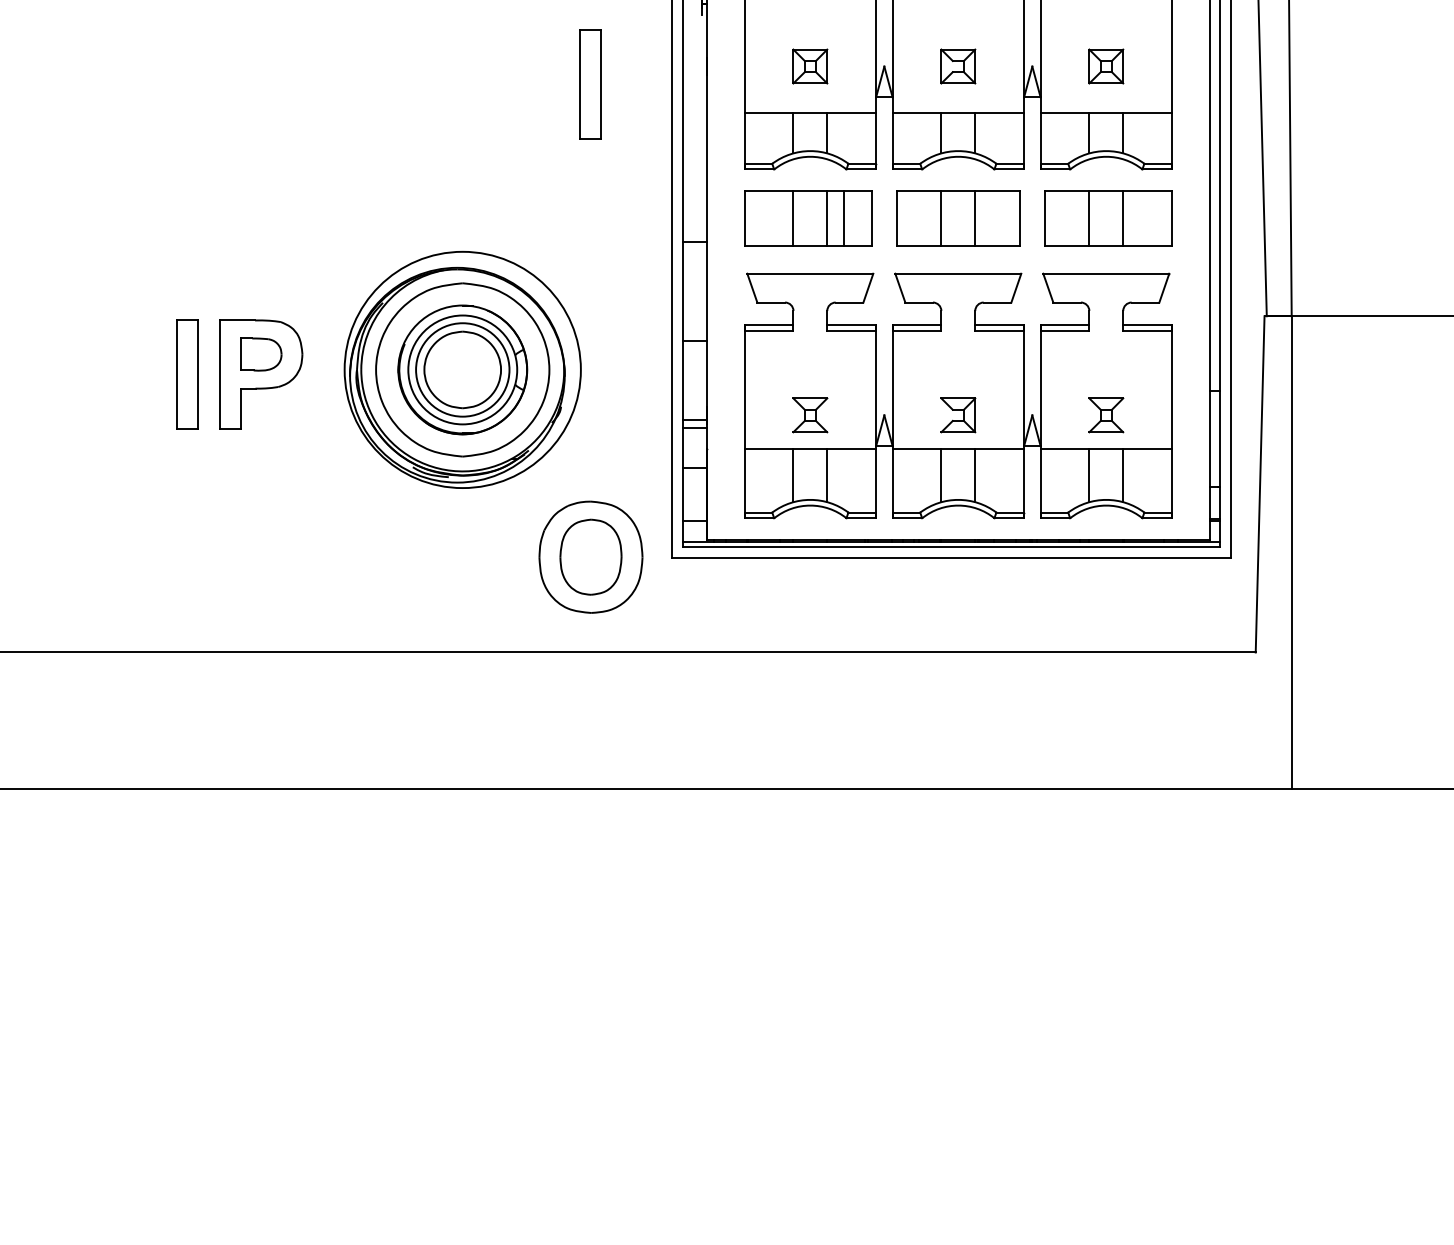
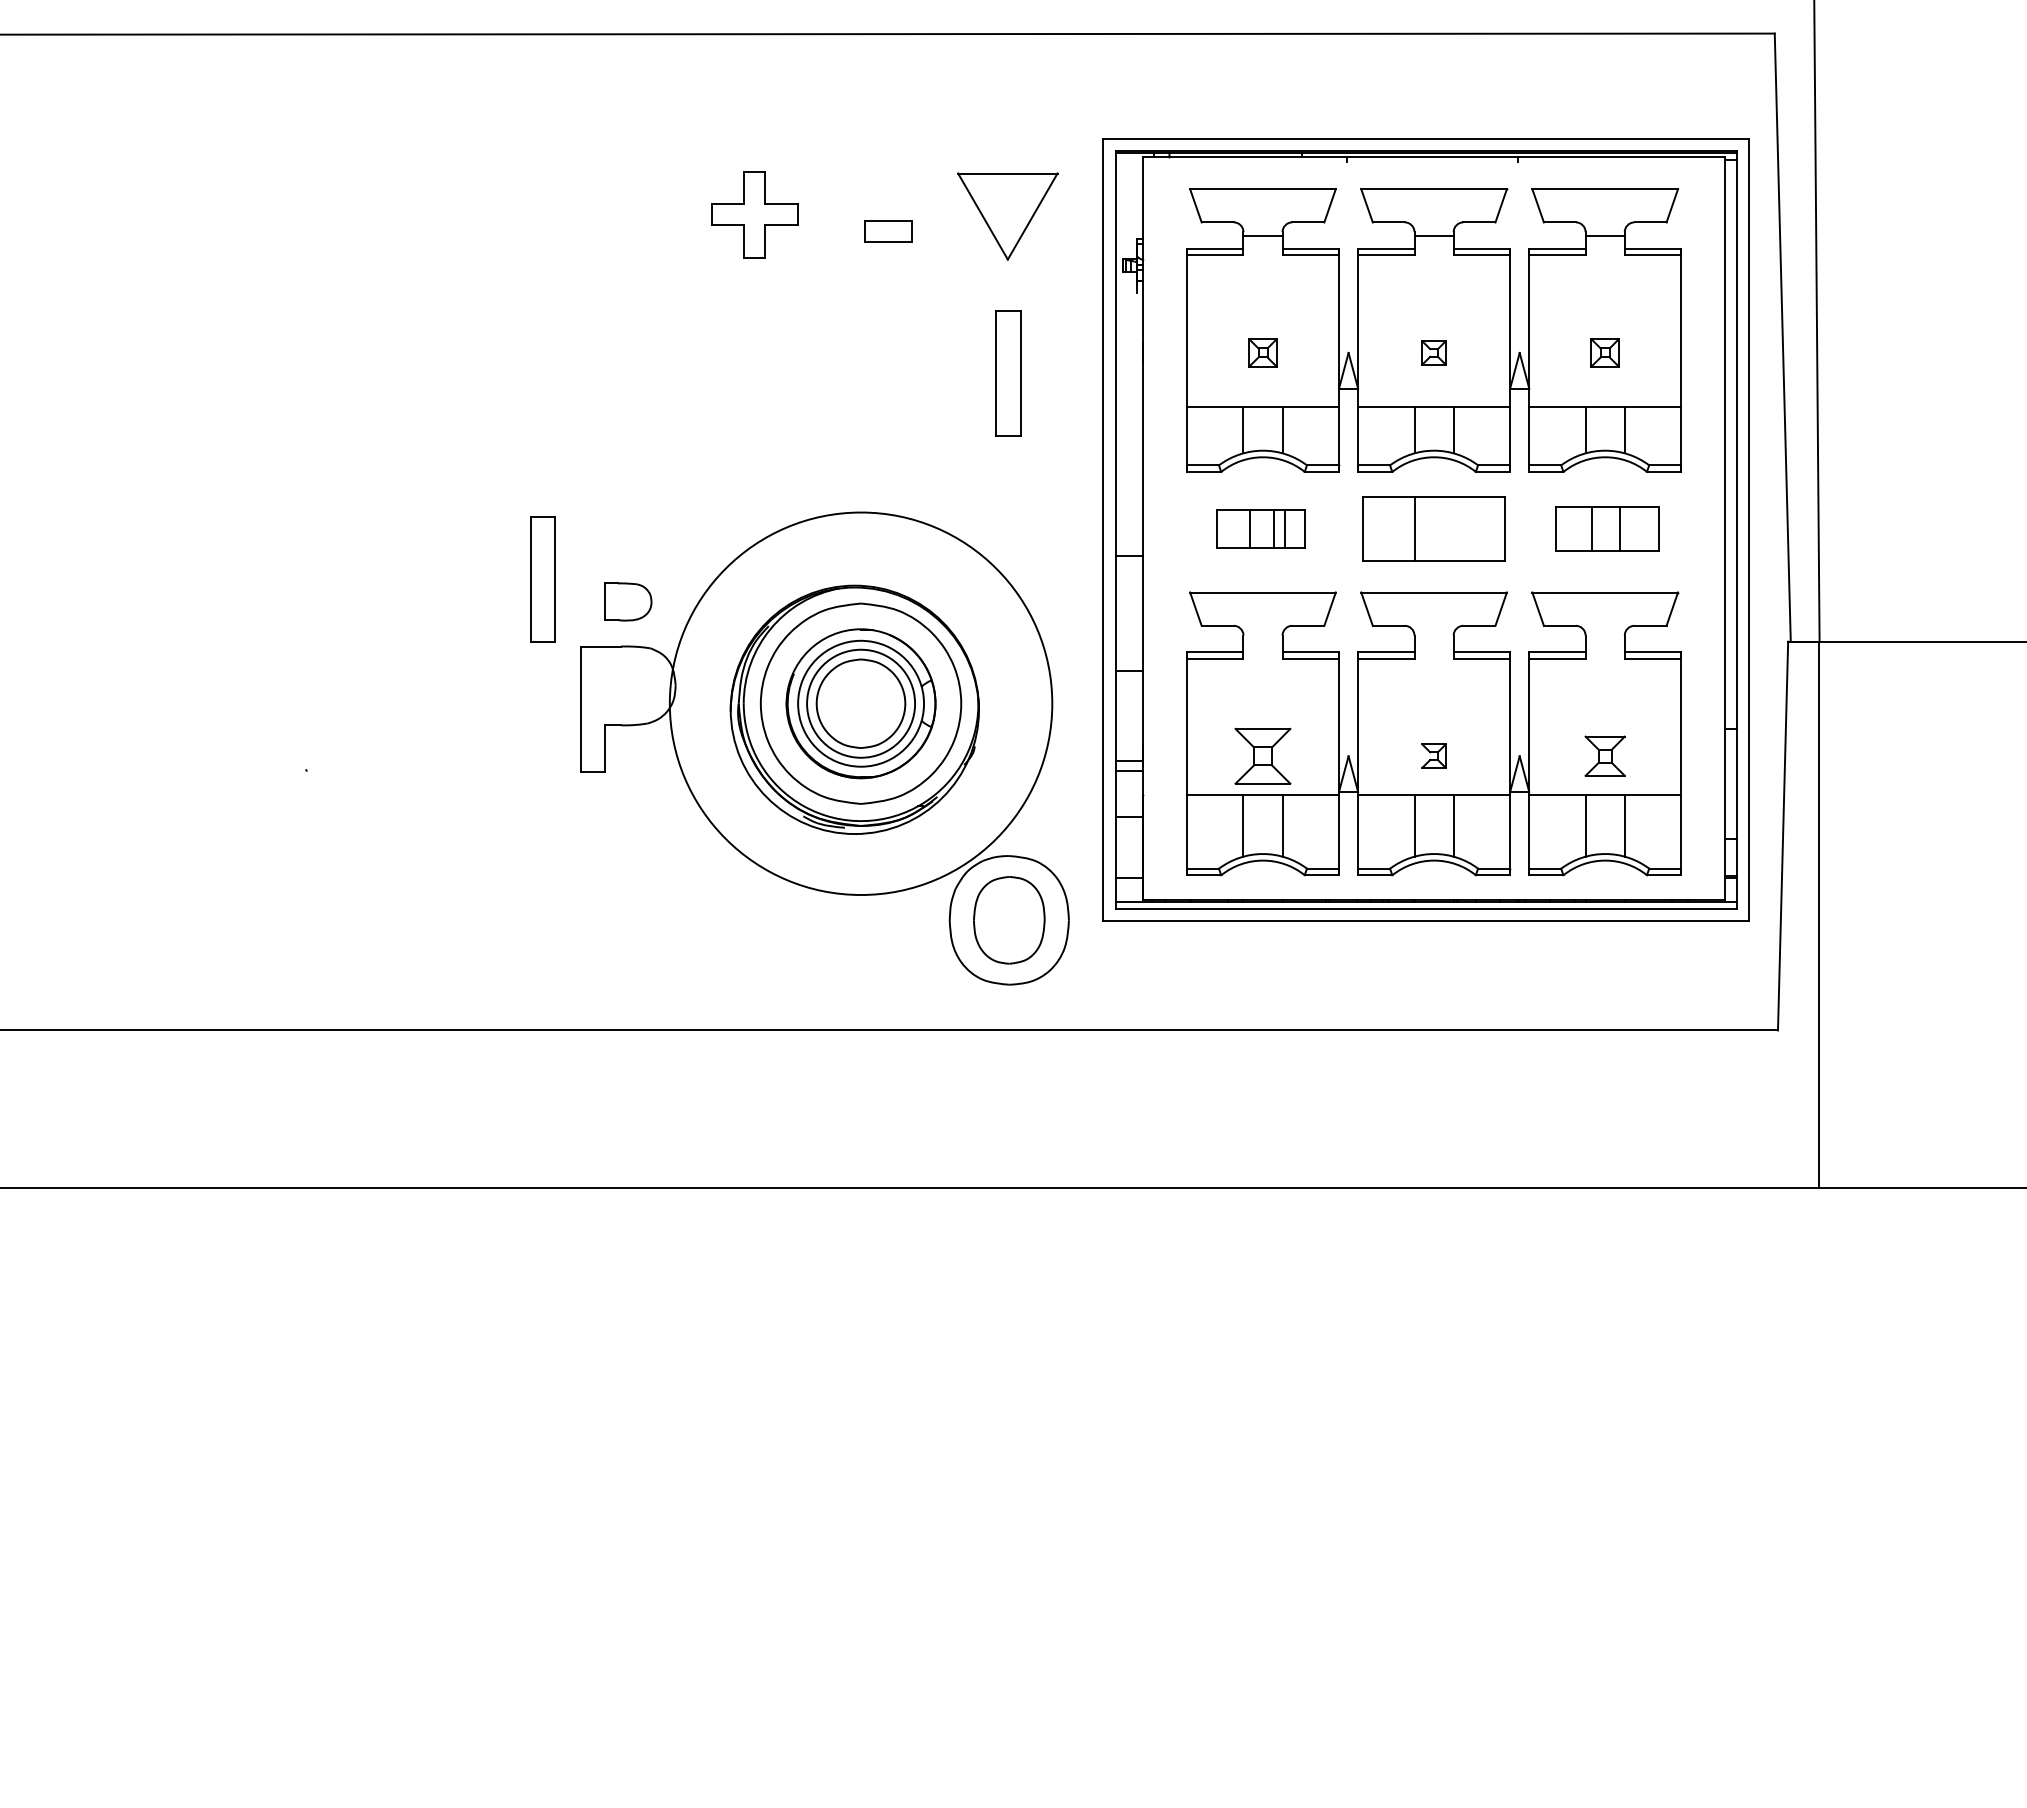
part: (809, 66) -> (1262, 352), size x0.7
part: (957, 66) -> (1433, 352), size x0.6
part: (1105, 66) -> (1604, 352), size x0.7
part: (808, 218) -> (1260, 528), size x0.6
line: (975, 218) -> (1453, 528), removed
part: (1108, 218) -> (1607, 528), size x0.7
part: (261, 354) -> (628, 601), moved
circle: (462, 369) -> (860, 703), size x1.4
part: (187, 374) -> (542, 579), moved
part: (809, 414) -> (1262, 755), size x1.4
part: (957, 414) -> (1433, 755), size x0.6

